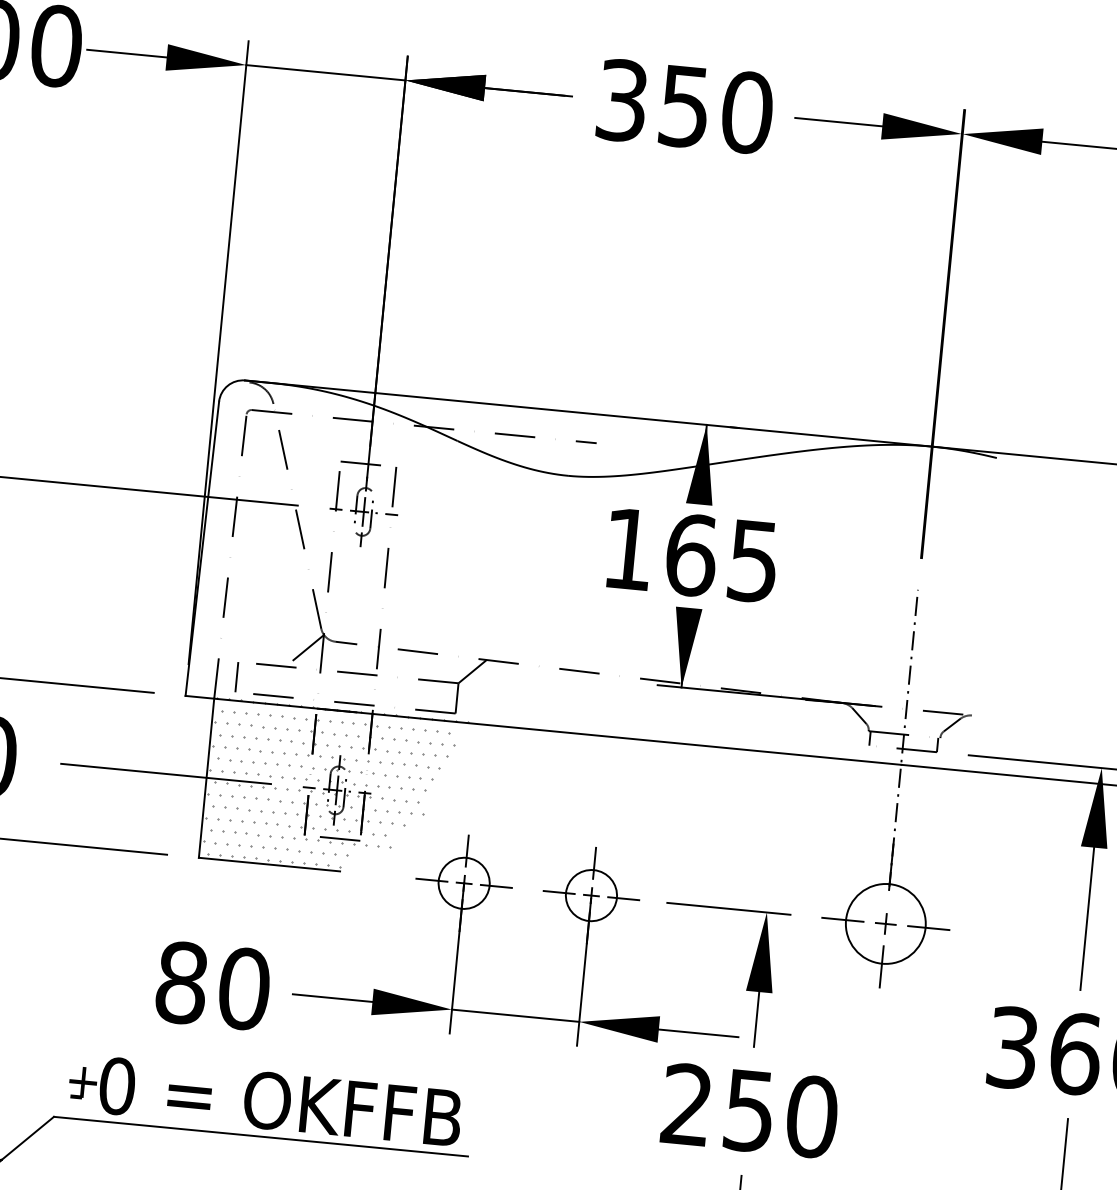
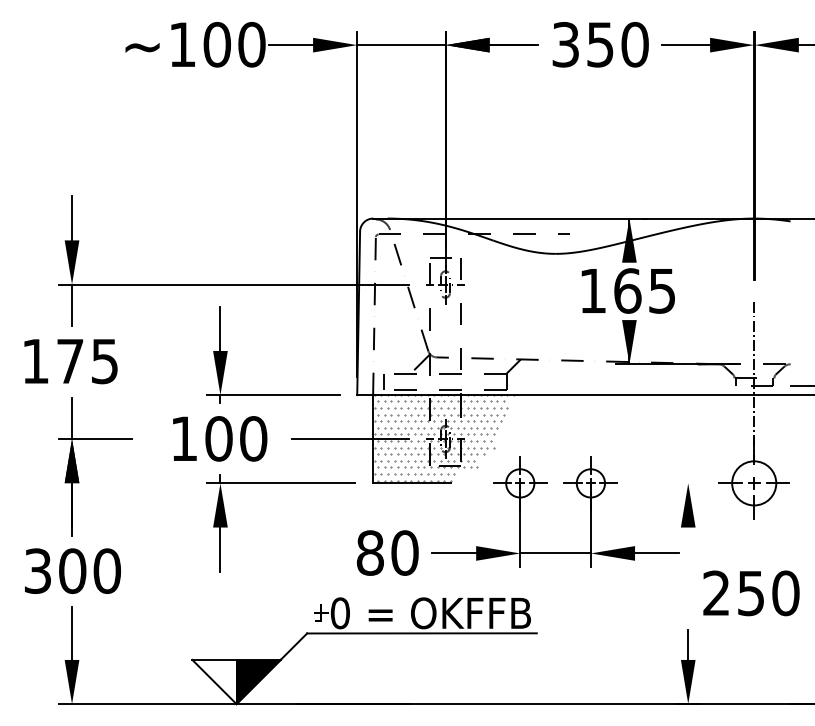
line: (729, 909) -> (667, 483), removed
line: (757, 1019) -> (688, 542), removed
text: (750, 1111) -> (751, 593), moved

